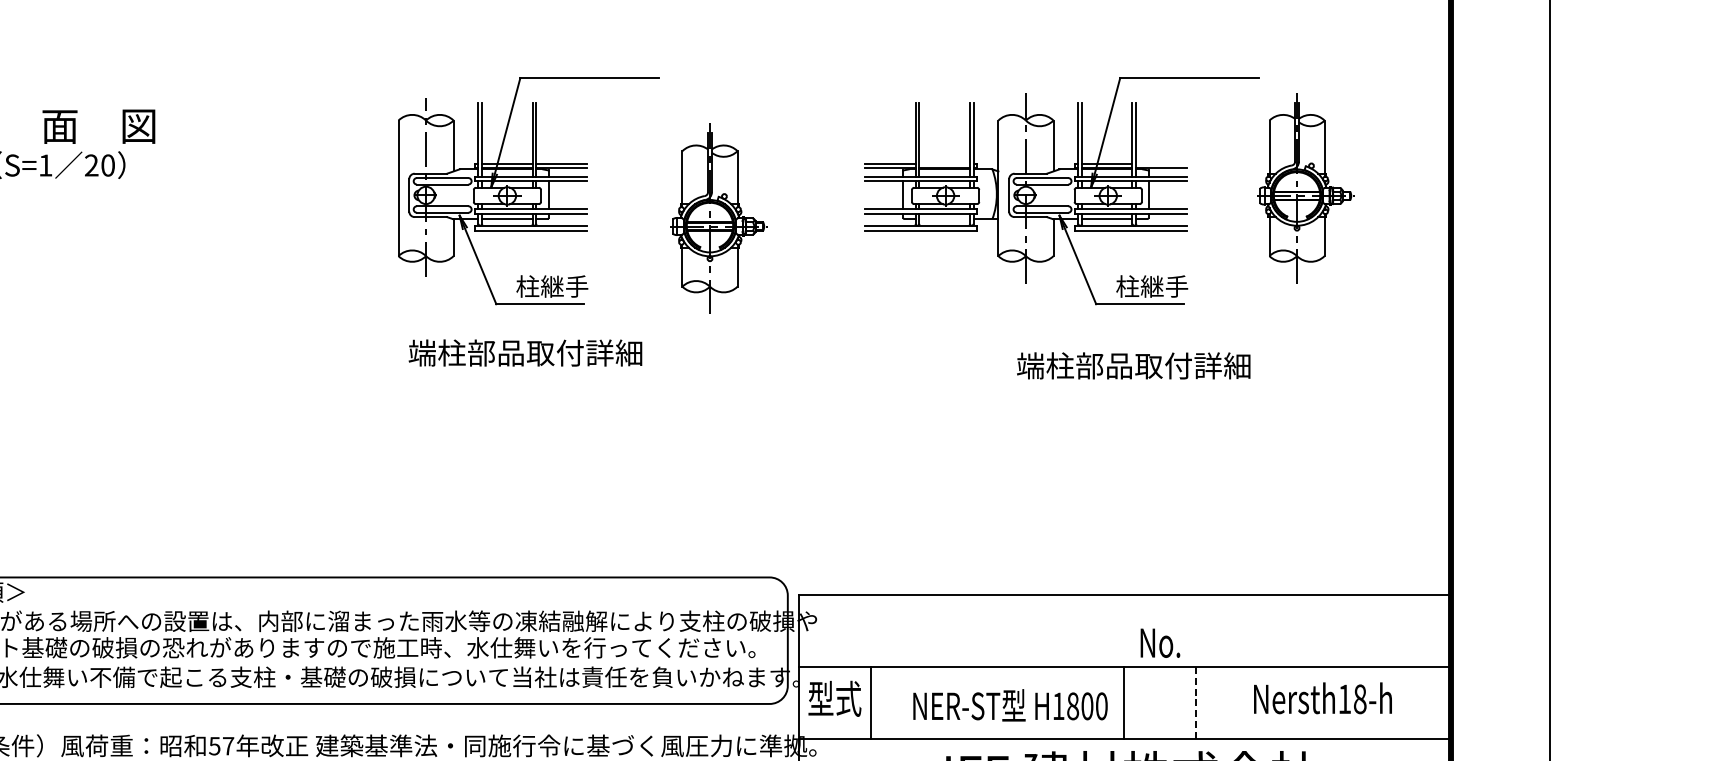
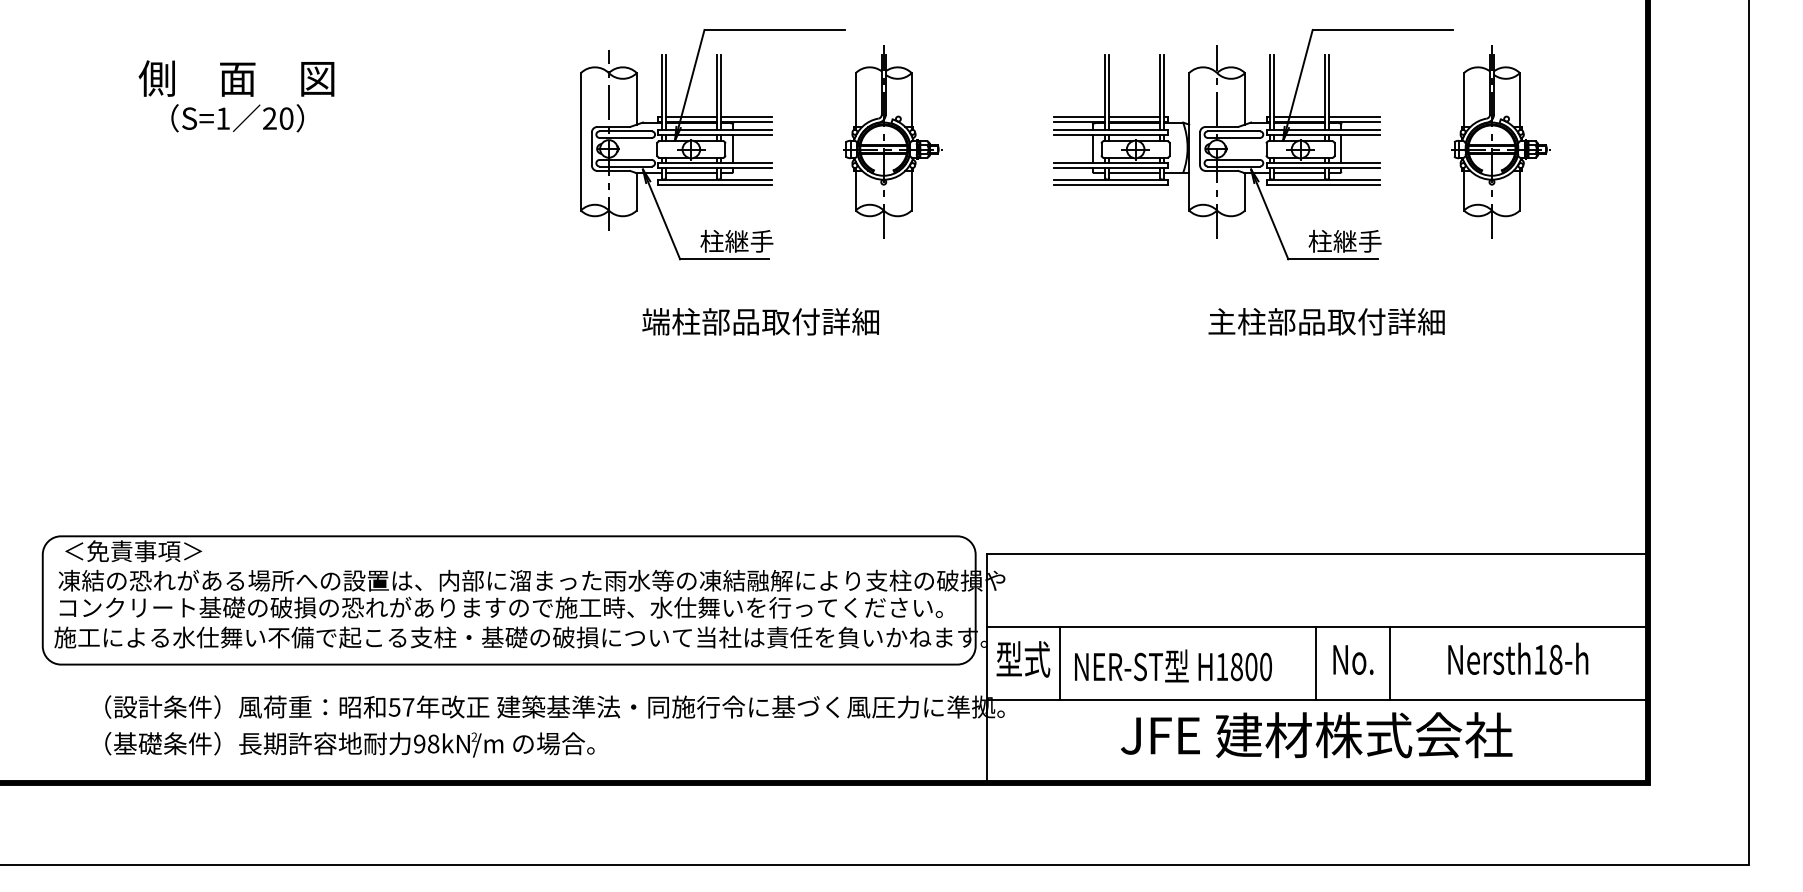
line: (944, 163) -> (1134, 116), added
line: (1161, 163) -> (1354, 116), added
part: (718, 218) -> (892, 141), moved
line: (944, 218) -> (1134, 172), added
text: (525, 352) -> (760, 321), moved
text: (1030, 365) -> (1221, 321), 端柱部品取付詳細 -> 主柱部品取付詳細
text: (1160, 642) -> (1353, 659), moved
line: (1195, 702) -> (1389, 663), dashed -> solid
text: (1010, 704) -> (1173, 665), moved

